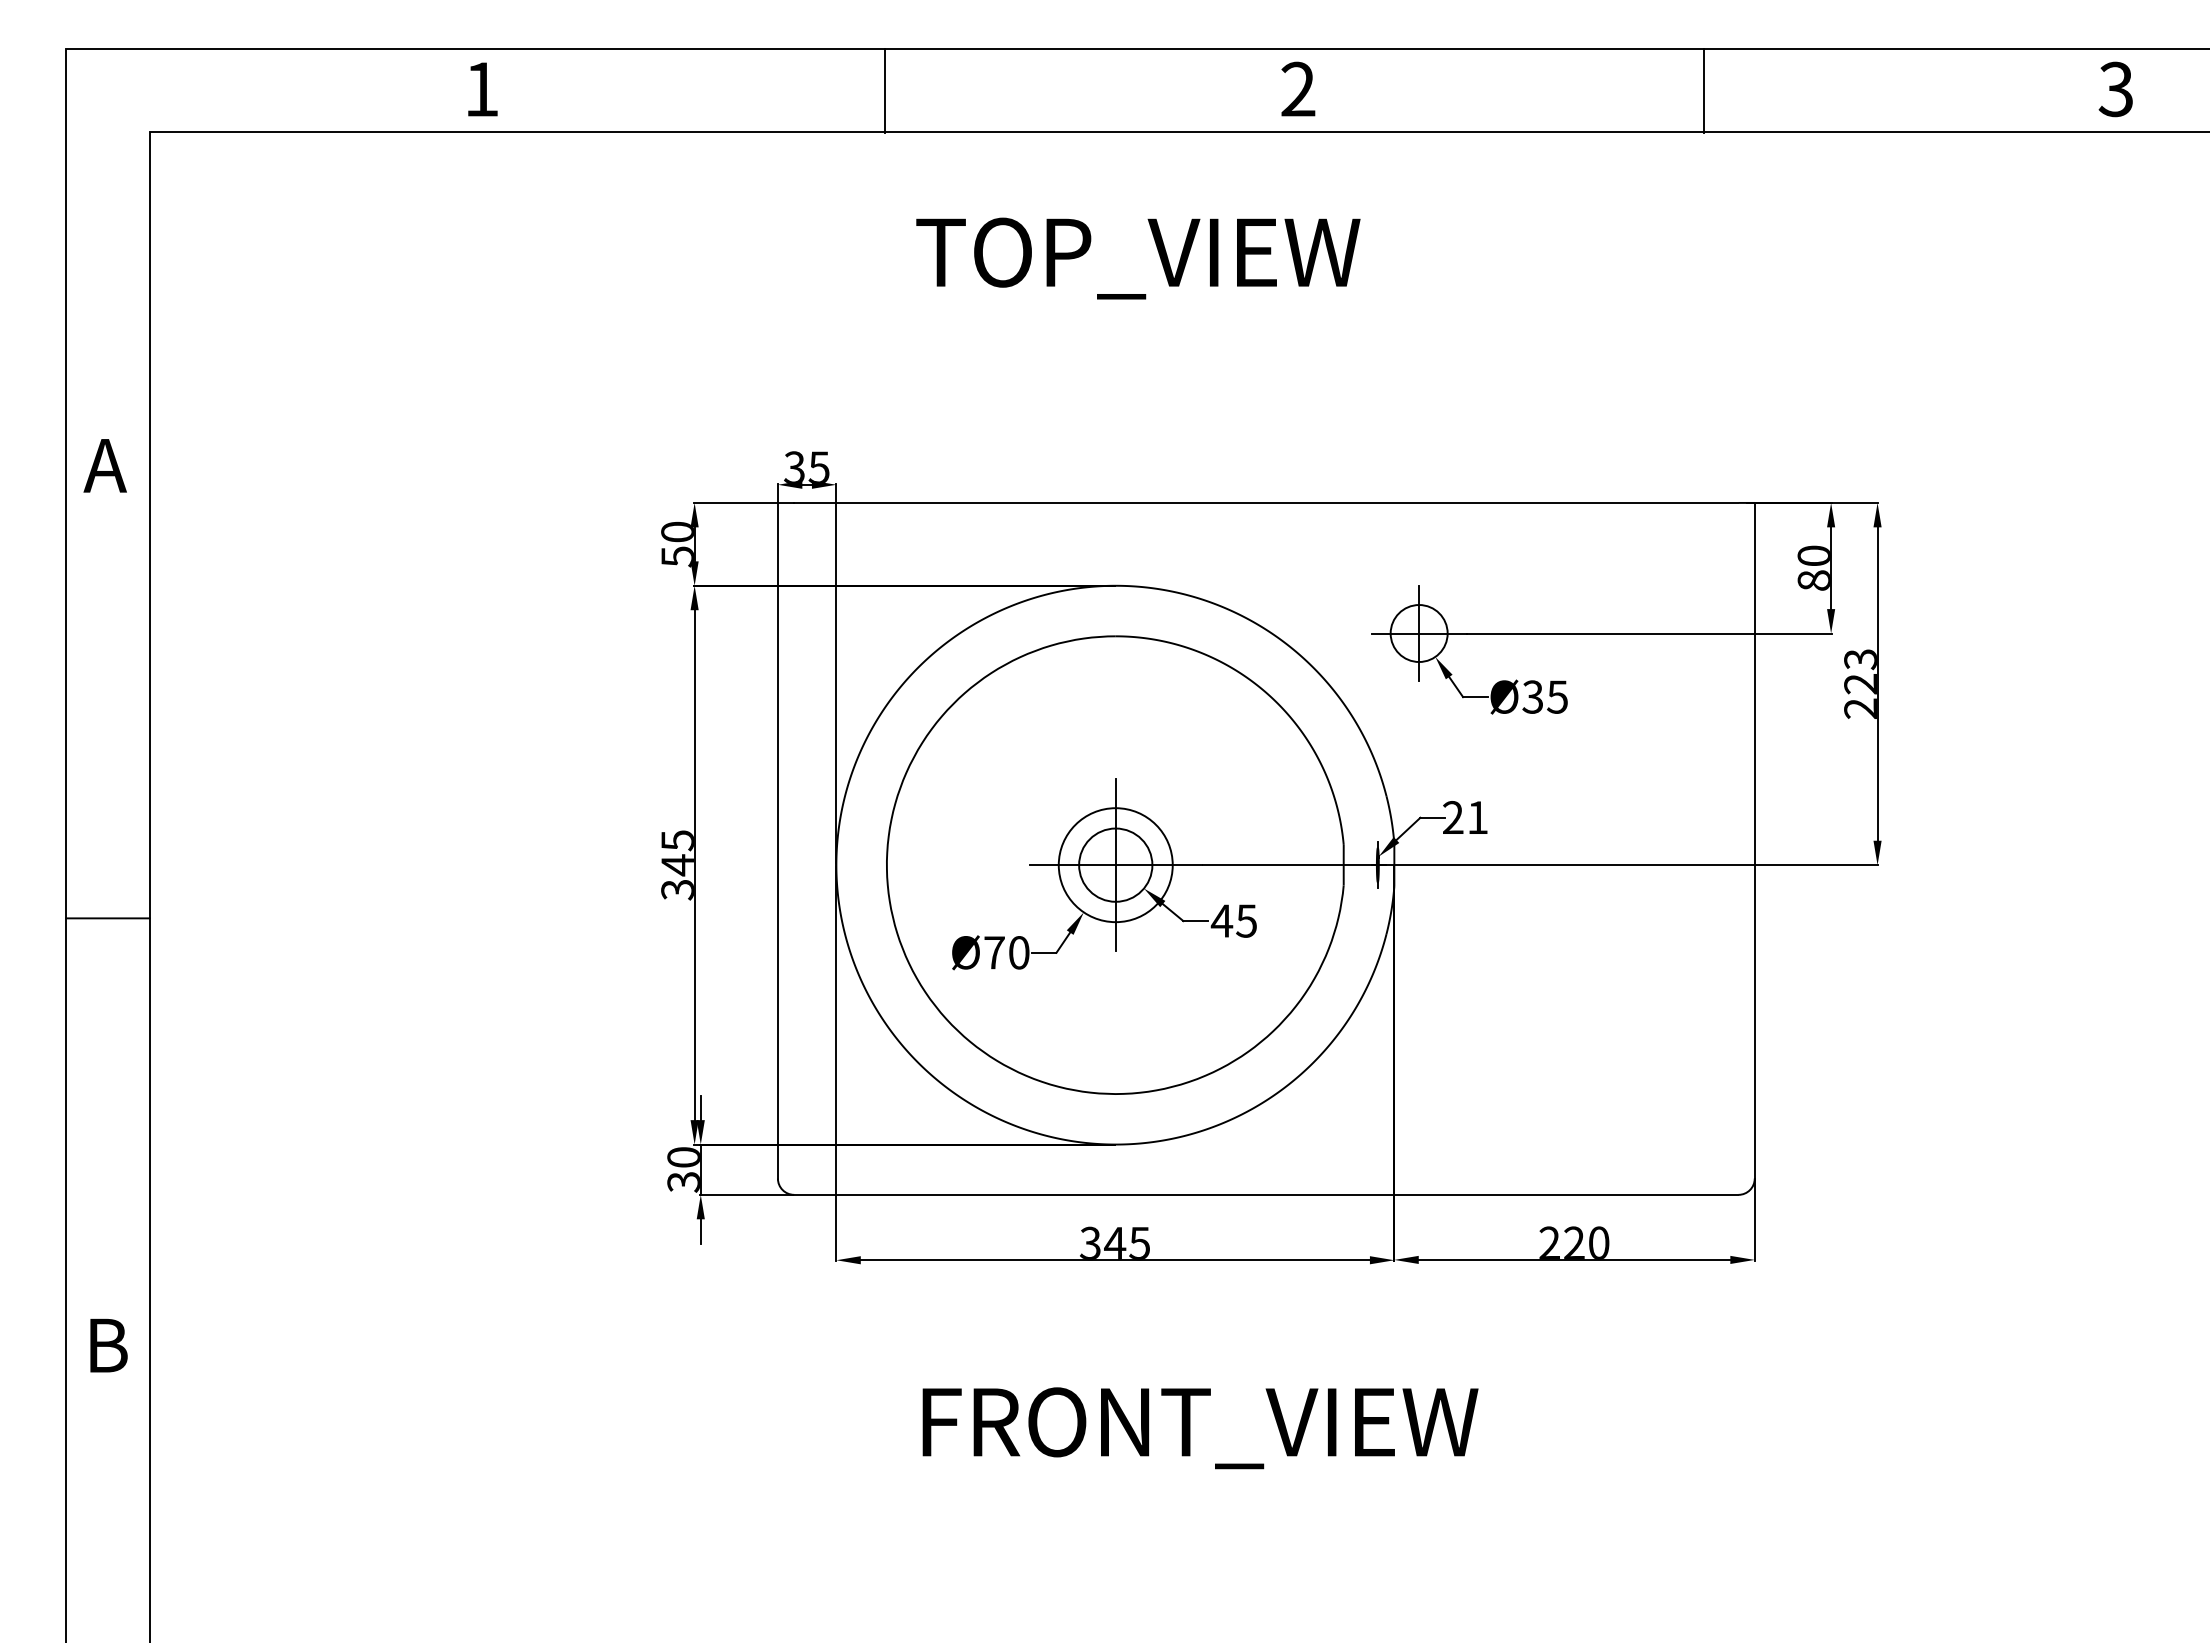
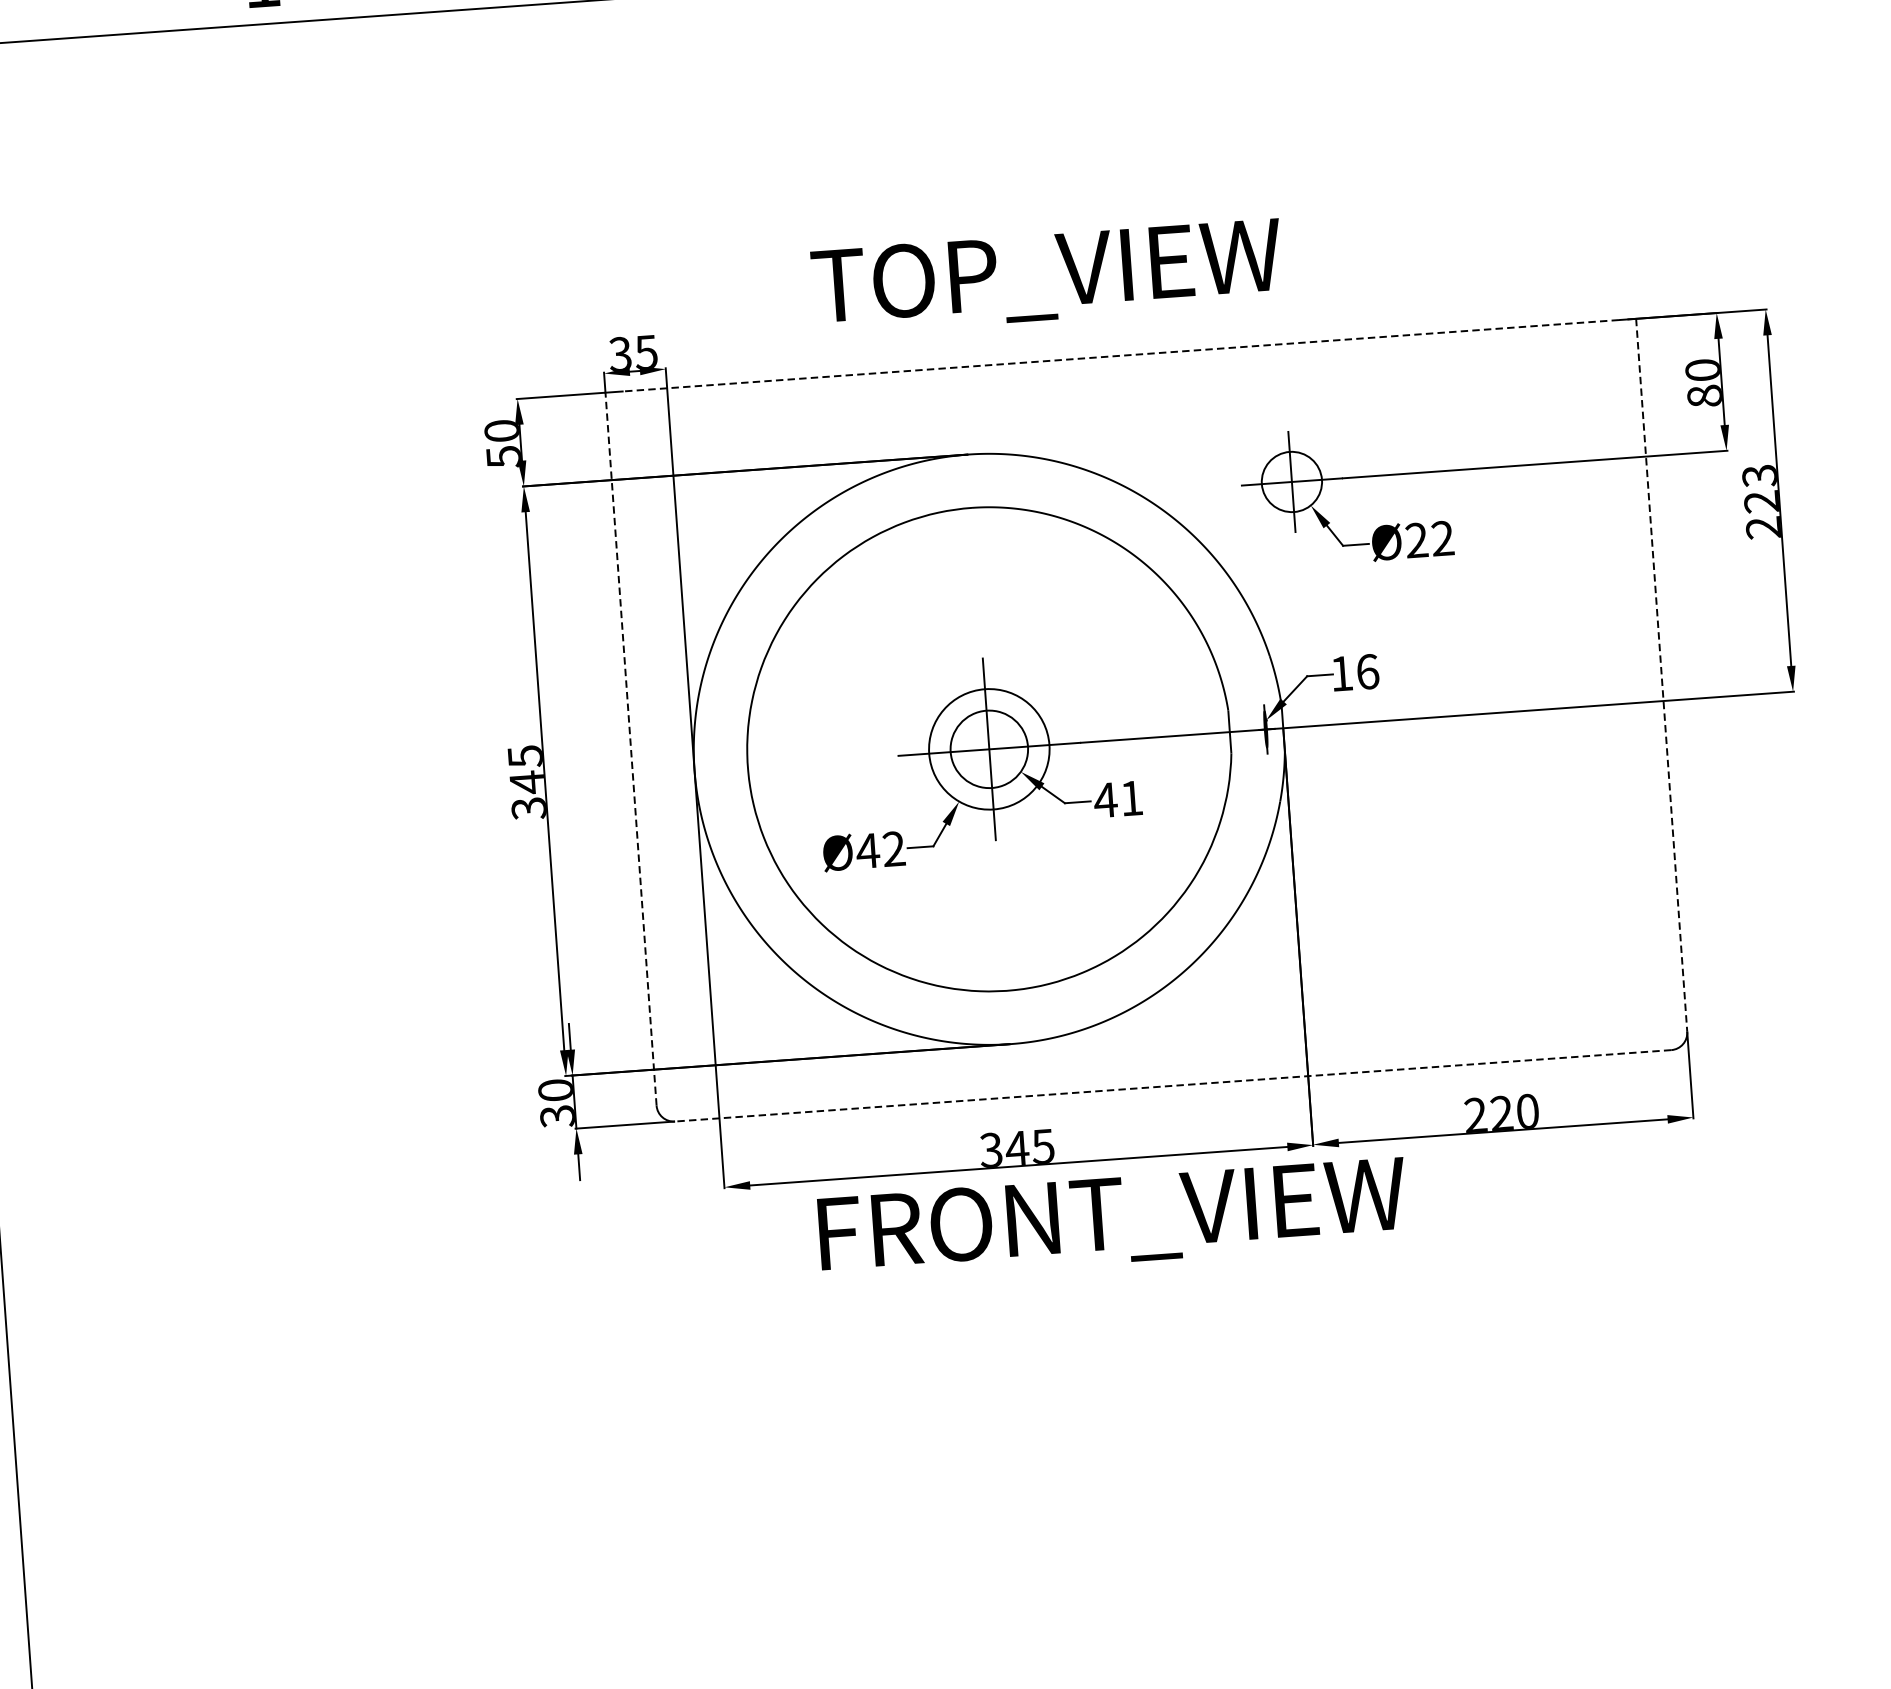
text: (1138, 258) -> (1047, 276), moved
line: (1265, 502) -> (1119, 355), solid -> dashed
text: (1544, 696) -> (1428, 538), Ø35 -> Ø22
text: (1465, 817) -> (1354, 672), 21 -> 16
line: (777, 840) -> (630, 748), solid -> dashed
line: (1754, 840) -> (1661, 675), solid -> dashed
text: (1246, 920) -> (1131, 797), 45 -> 41
text: (1006, 952) -> (880, 849), Ø70 -> Ø42
line: (1265, 1194) -> (1172, 1085), solid -> dashed
text: (1200, 1428) -> (1112, 1220), moved

